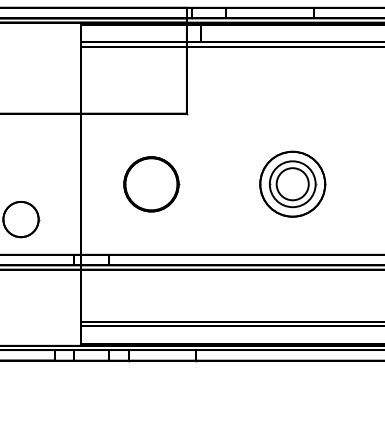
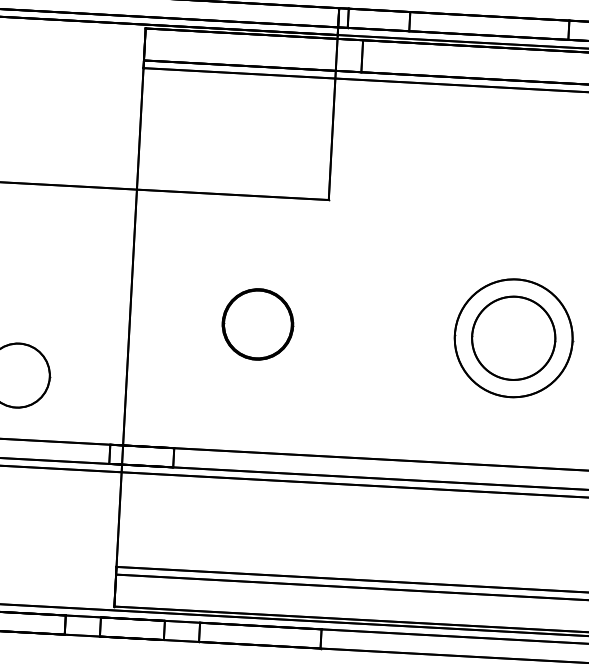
part: (151, 183) -> (257, 323), size x0.71
circle: (292, 184) -> (513, 338), size x1.43

